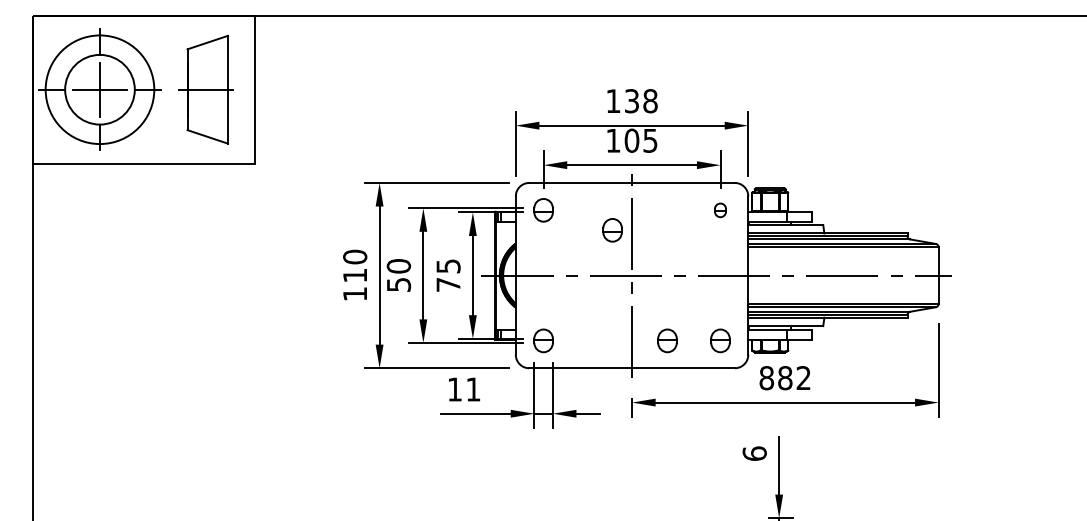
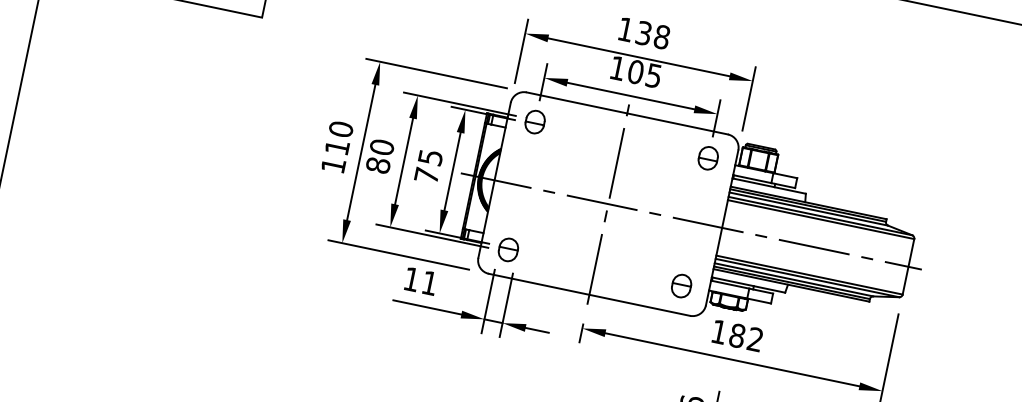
part: (720, 210) -> (708, 158), size x1.67
part: (612, 230) -> (598, 155), removed
text: (398, 284) -> (377, 165), 50 -> 80
part: (667, 340) -> (629, 274), removed
text: (766, 378) -> (718, 332), 882 -> 182

